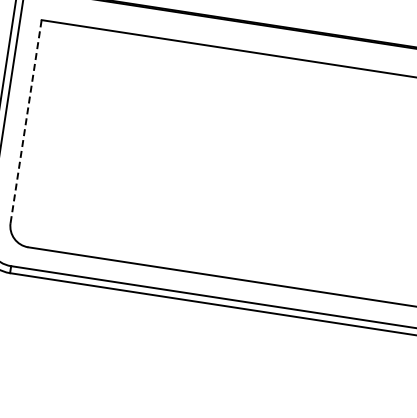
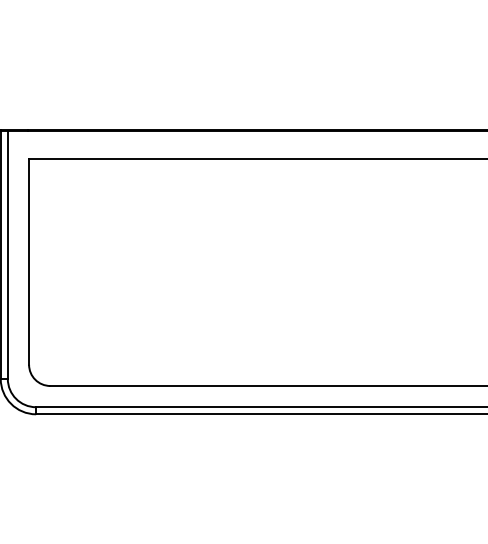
line: (26, 122) -> (29, 262), dashed -> solid

